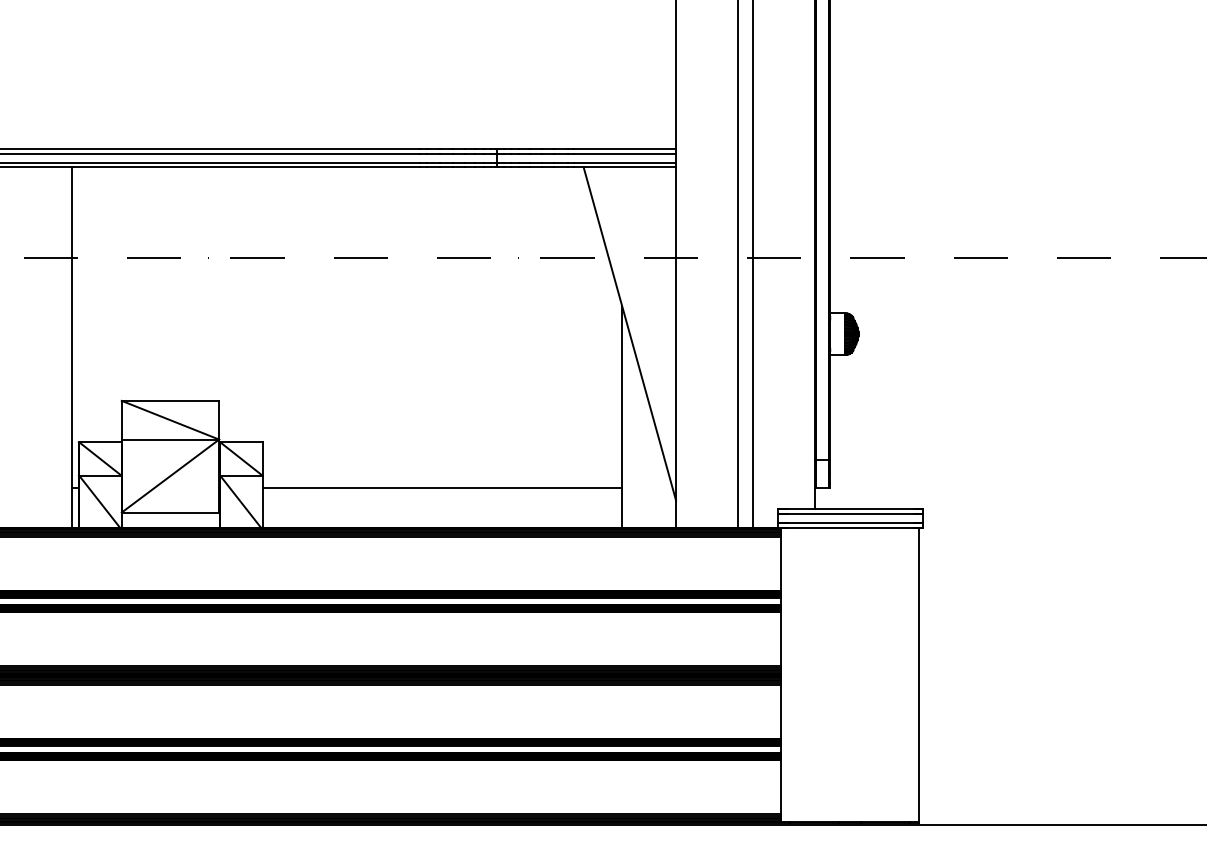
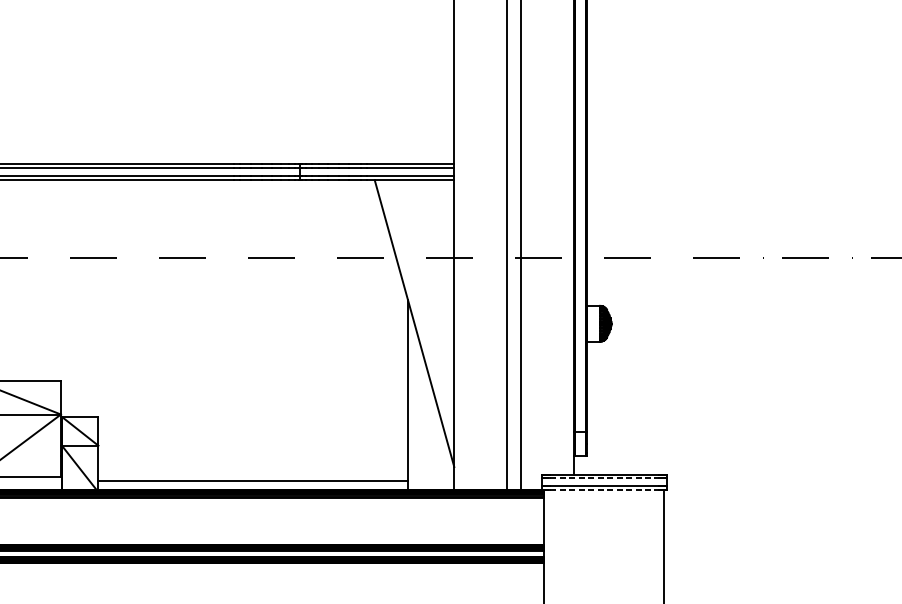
line: (442, 487) -> (253, 480), moved
line: (851, 513) -> (605, 478), solid -> dashed
line: (851, 527) -> (605, 490), solid -> dashed

